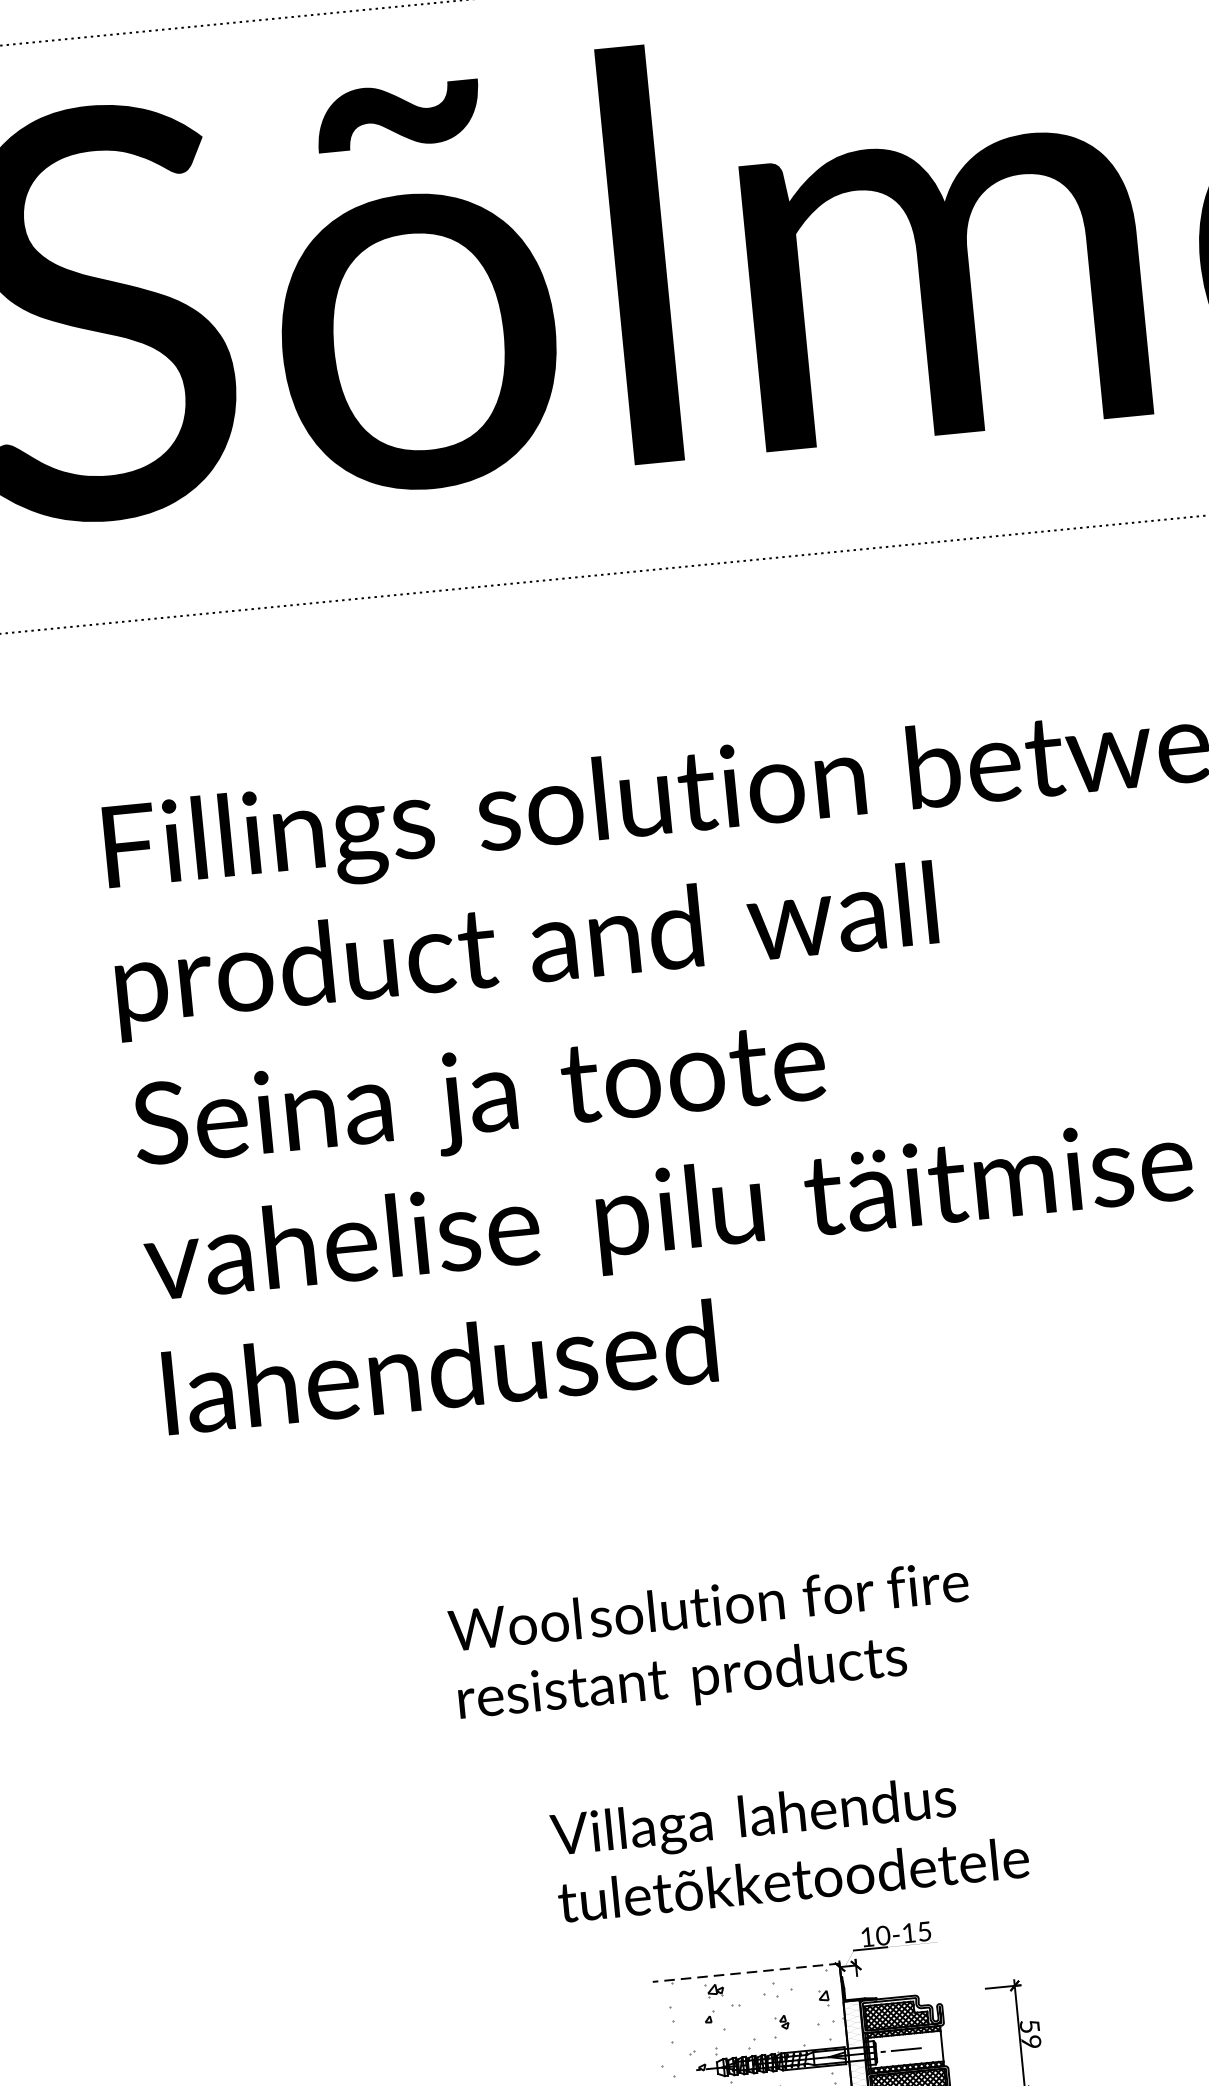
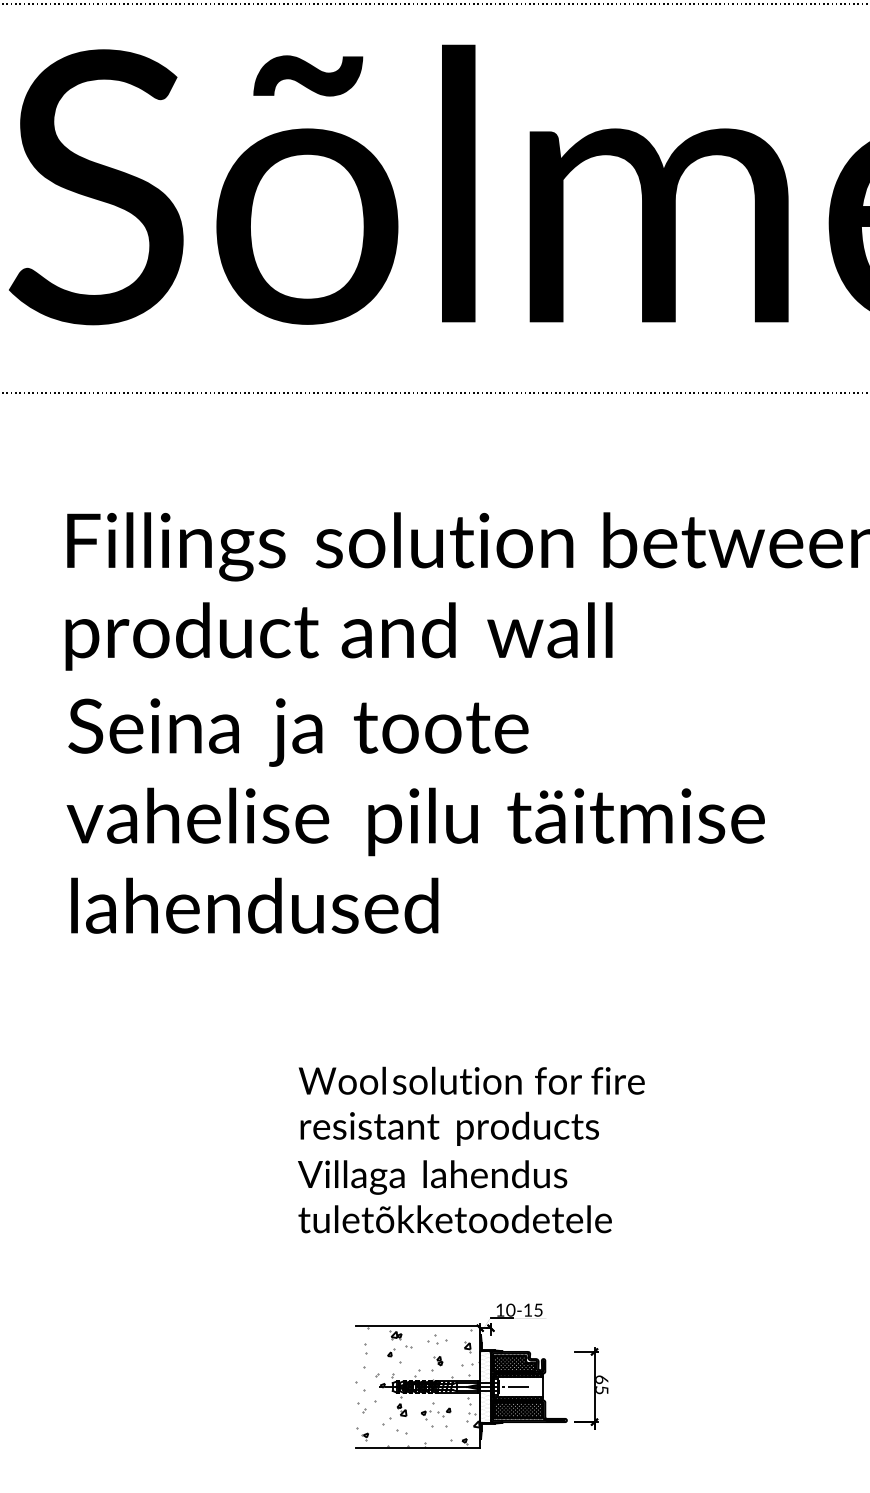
text: (711, 1642) -> (471, 1105), moved
text: (789, 1845) -> (454, 1196), moved
line: (745, 1972) -> (417, 1325), dashed -> solid
text: (1031, 2033) -> (602, 1384), 59 -> 65

